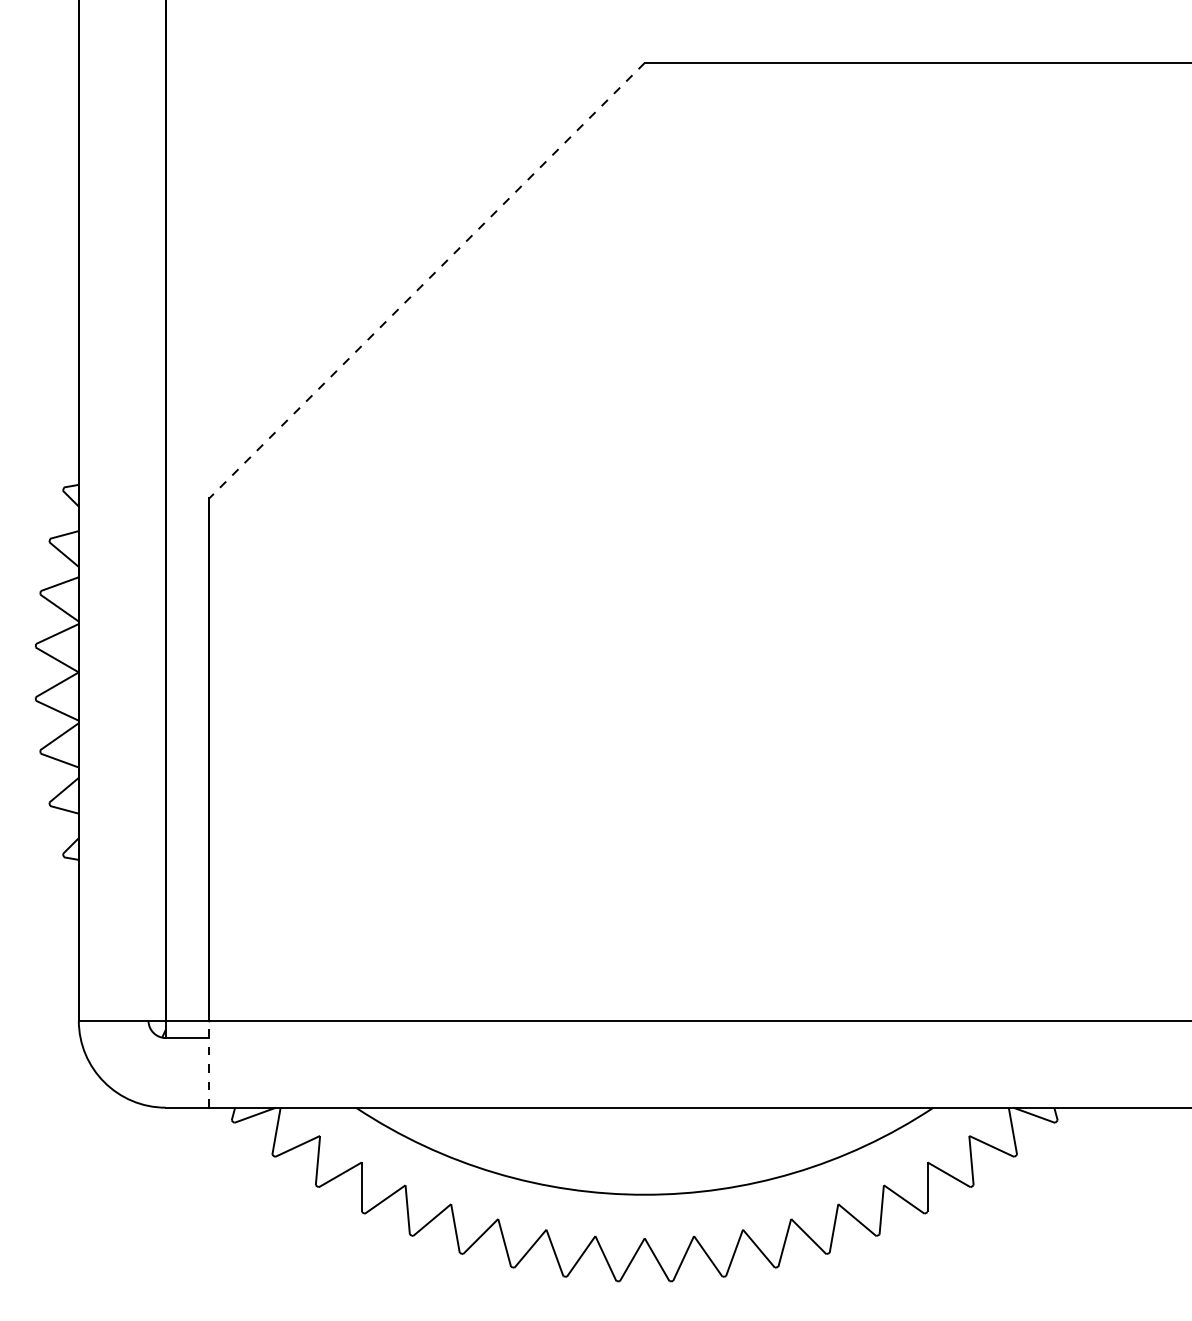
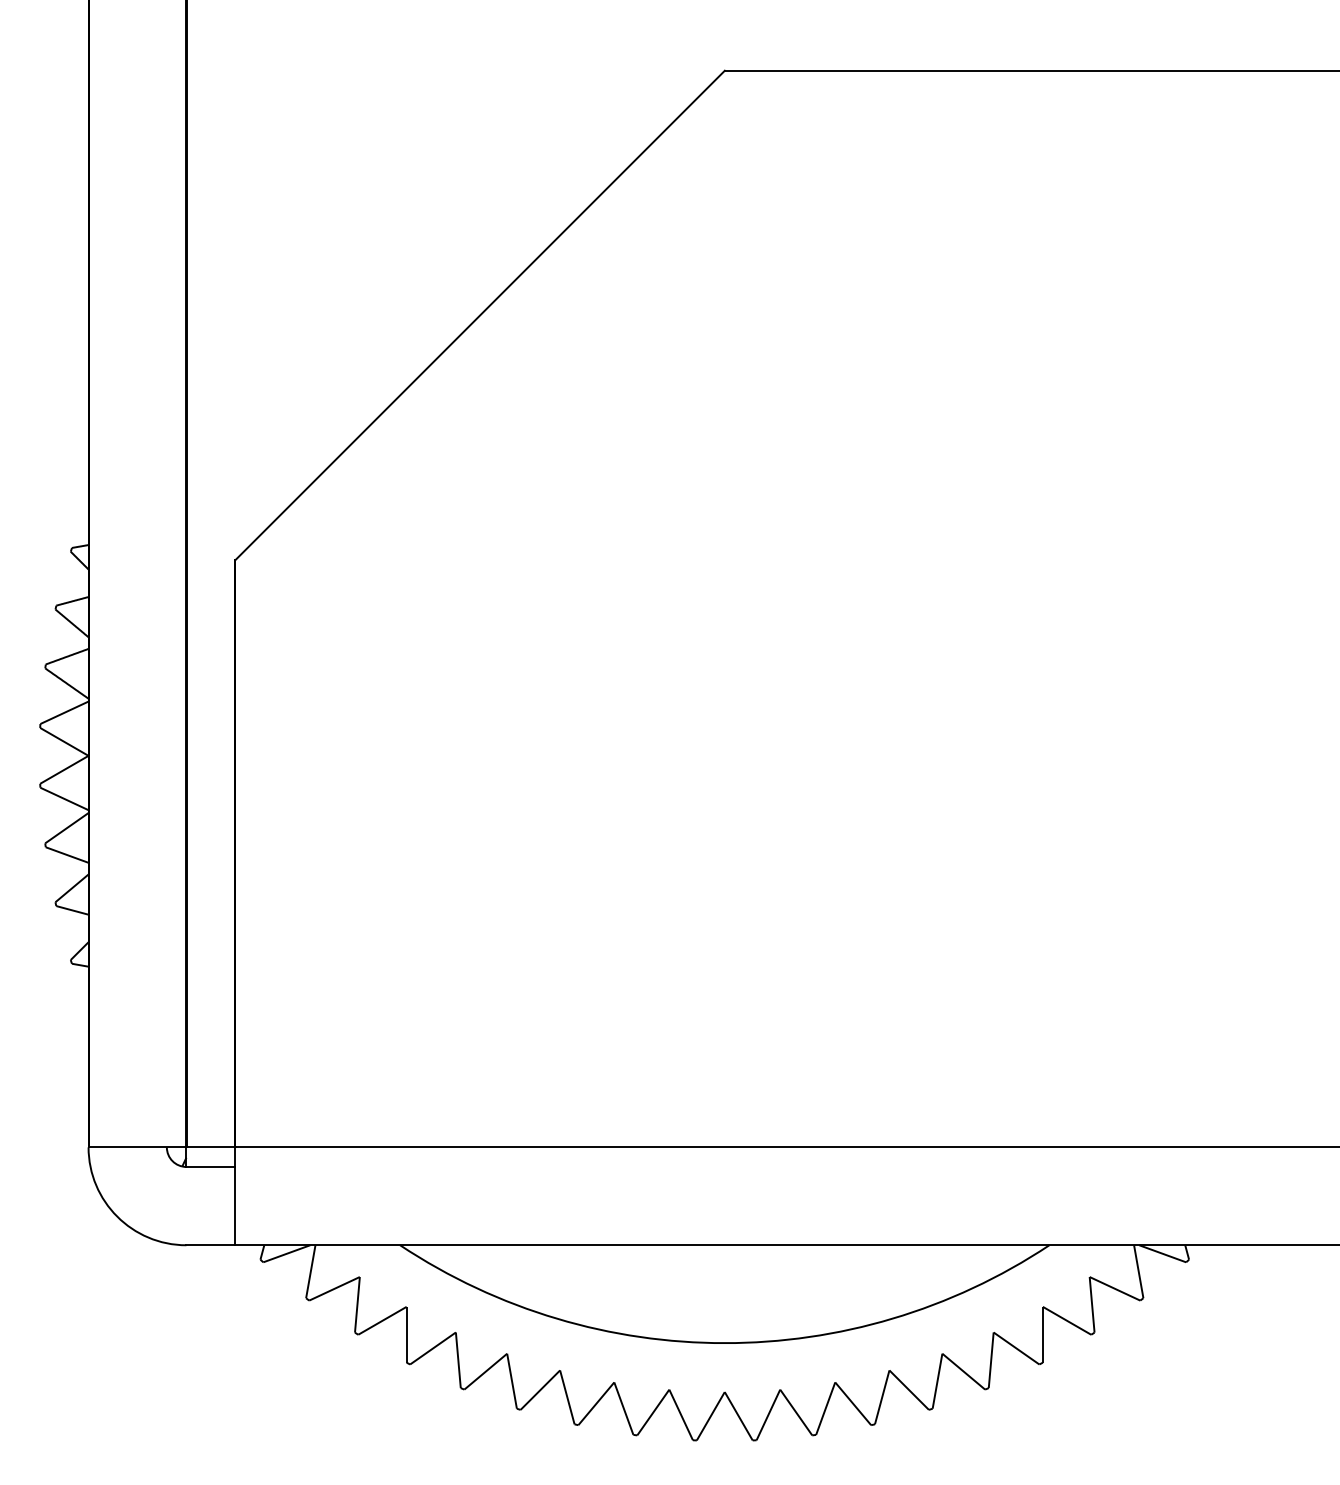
line: (426, 280) -> (479, 315), dashed -> solid
line: (209, 1064) -> (235, 1196), dashed -> solid

